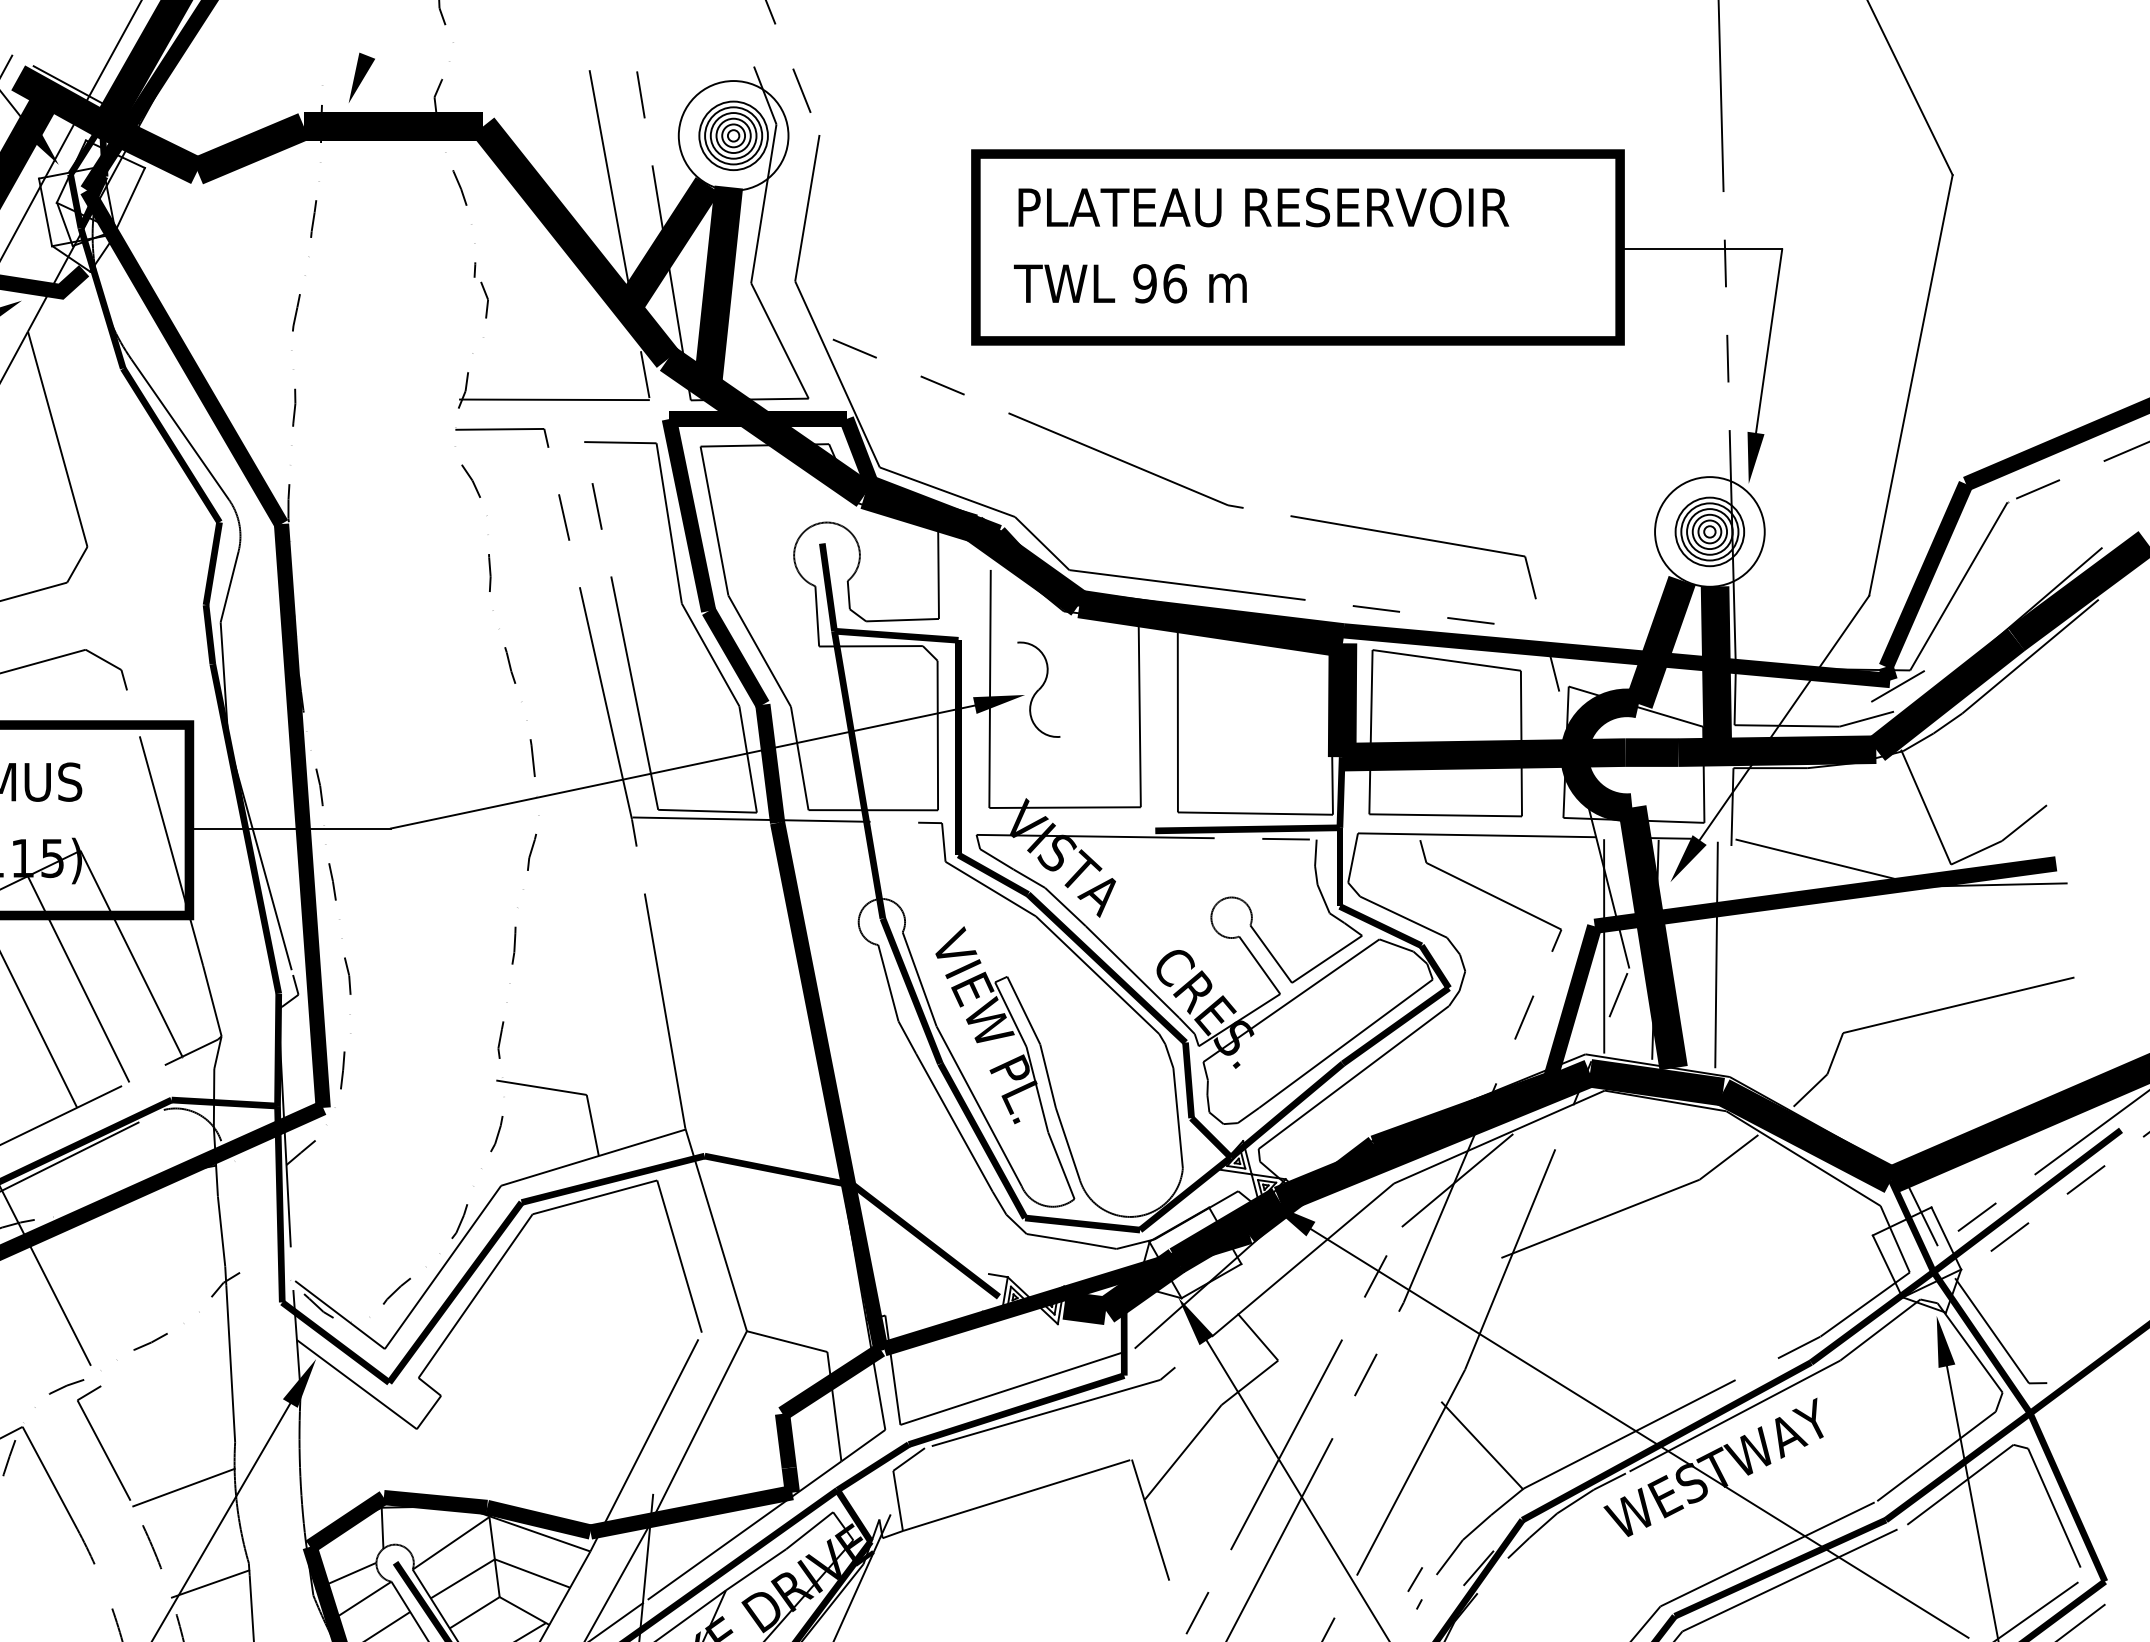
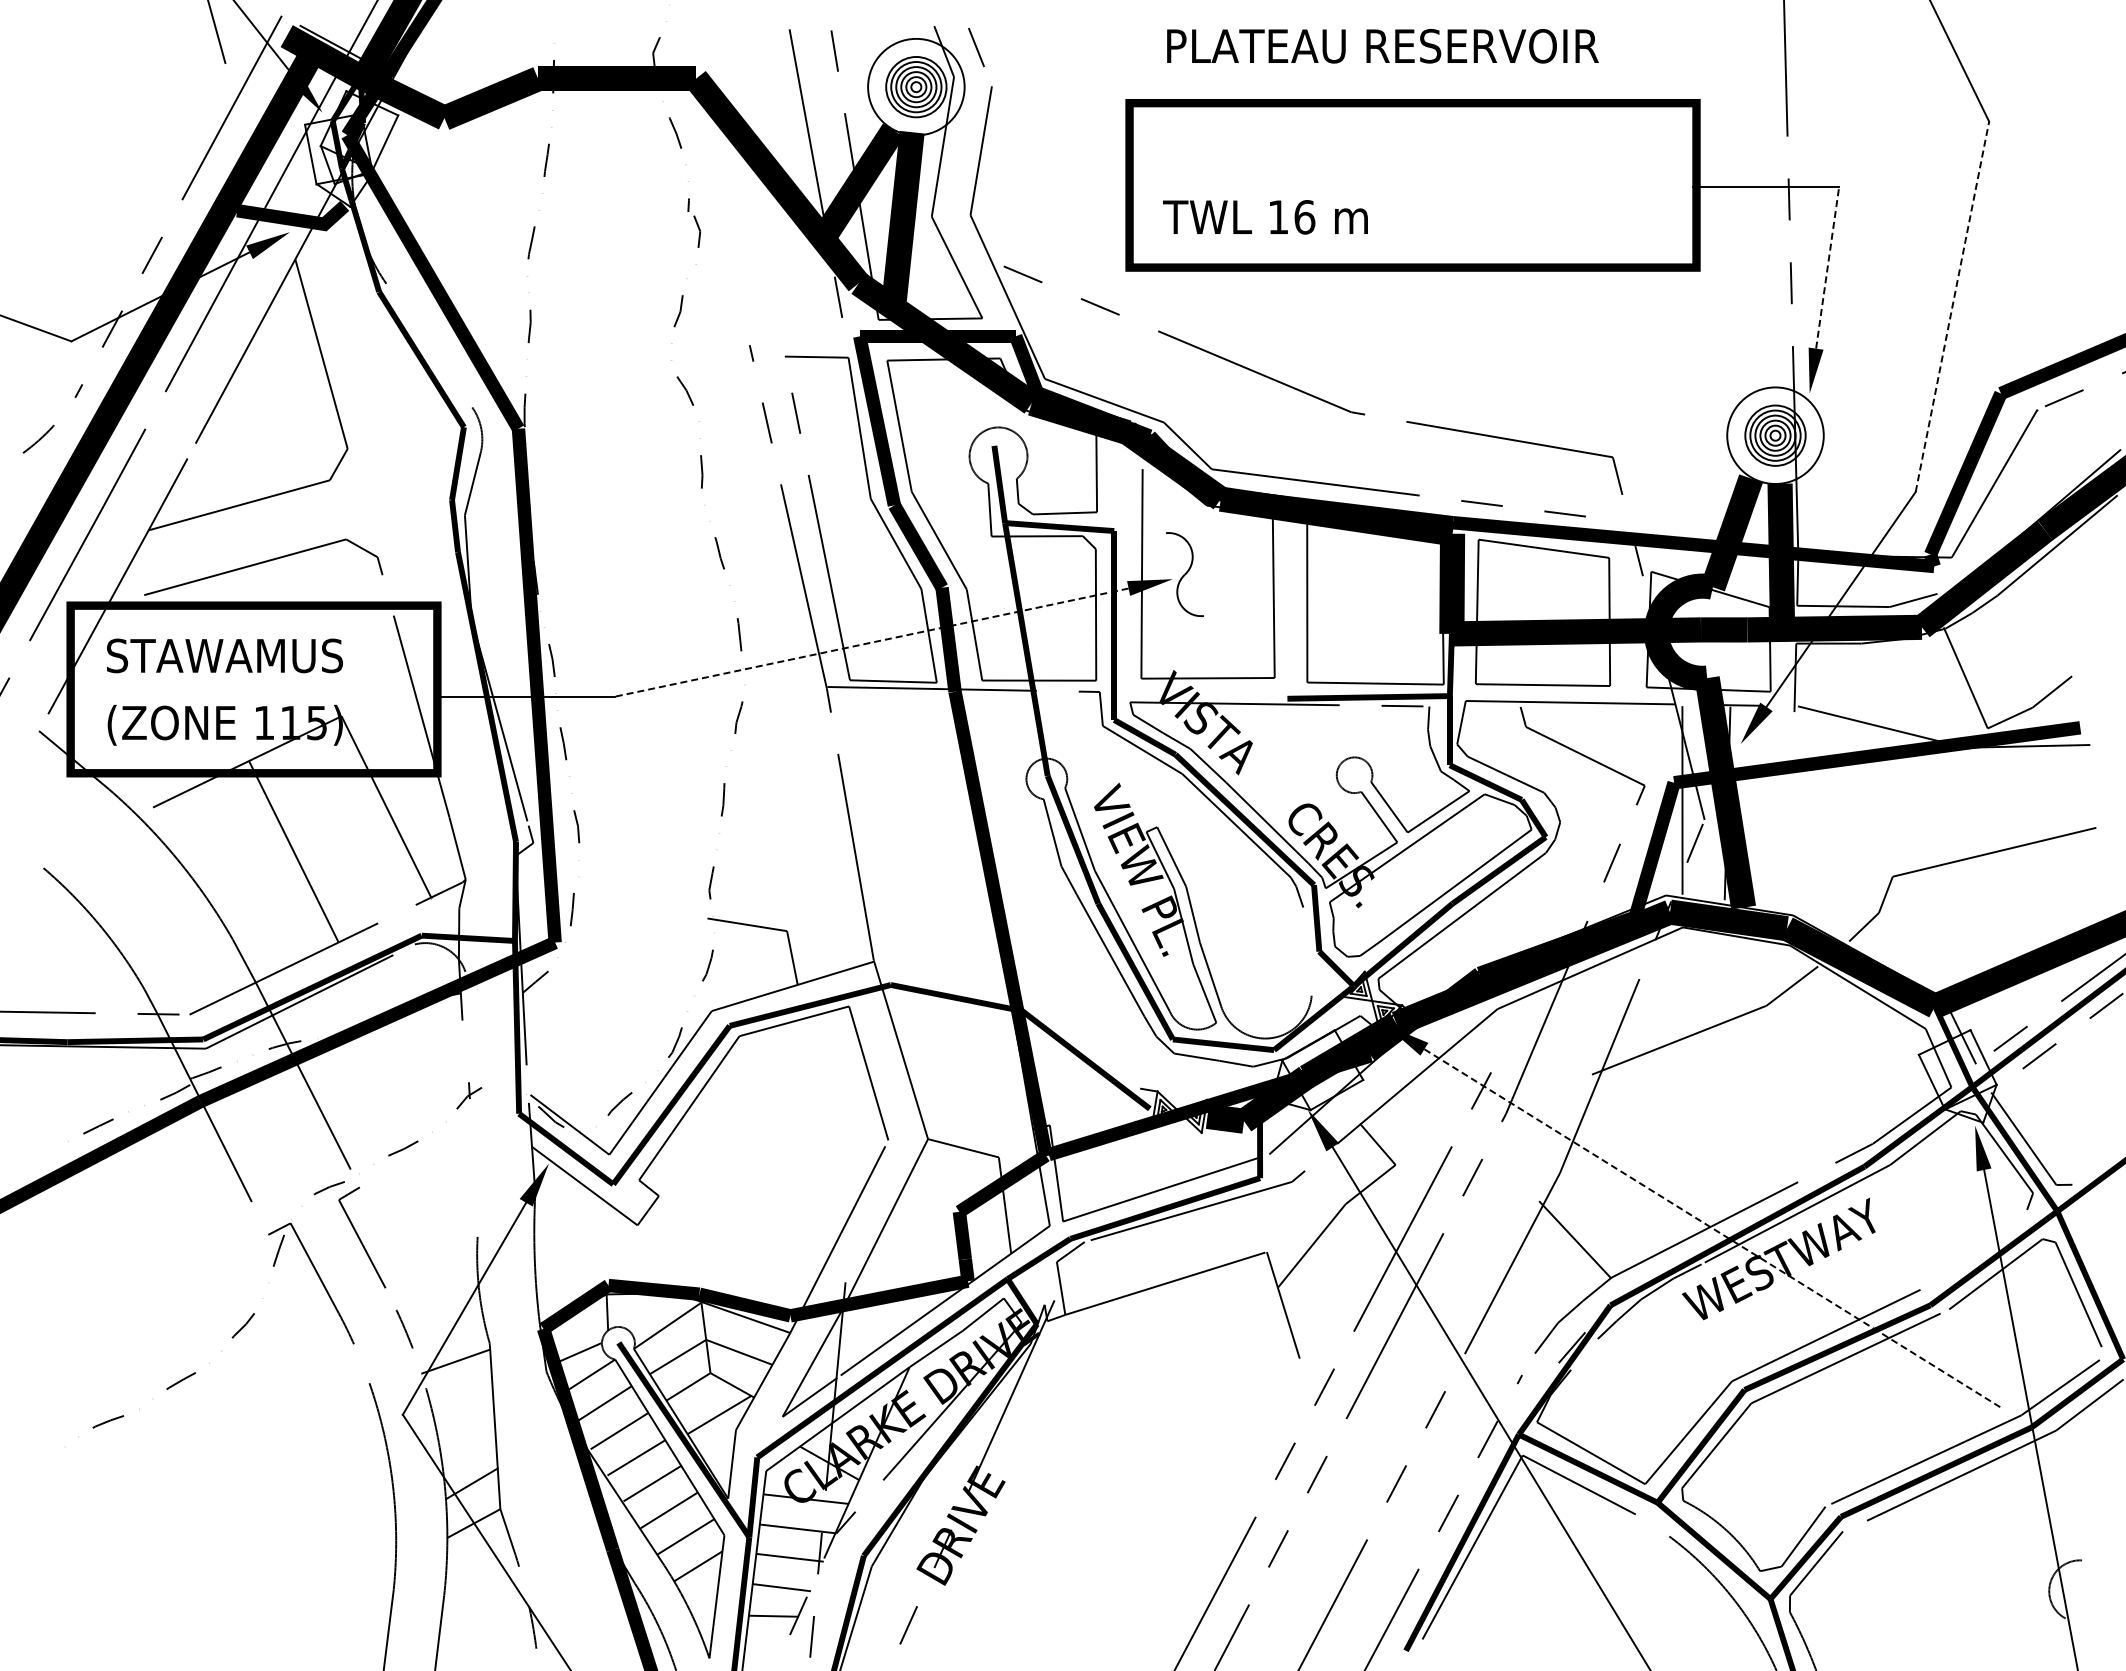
part: (361, 77) -> (588, 35), removed
text: (1263, 207) -> (1382, 46), moved
text: (1145, 283) -> (1278, 217), 96 -> 16
line: (1768, 340) -> (1827, 267), solid -> dashed
line: (1911, 385) -> (1952, 306), solid -> dashed
line: (554, 399) -> (758, 319), removed
line: (180, 429) -> (429, 345), removed
line: (499, 429) -> (710, 345), removed
line: (1897, 686) -> (1940, 571), removed
line: (682, 766) -> (871, 642), solid -> dashed
line: (1716, 954) -> (1781, 807), removed
line: (78, 979) -> (339, 829), removed
line: (1178, 1118) -> (1307, 951), removed
line: (1457, 1180) -> (1553, 1006), removed
line: (221, 1231) -> (465, 1051), removed
line: (230, 1363) -> (473, 1167), removed
line: (1639, 1433) -> (1713, 1229), solid -> dashed
line: (1936, 1455) -> (1974, 1248), removed
line: (183, 1487) -> (432, 1276), removed
line: (1414, 1579) -> (1515, 1357), removed

